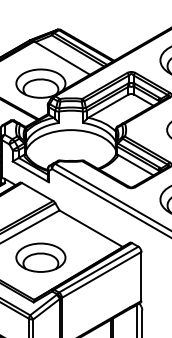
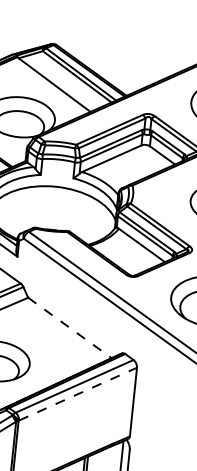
line: (91, 228) -> (70, 327), solid -> dashed
line: (101, 274) -> (77, 393), solid -> dashed

